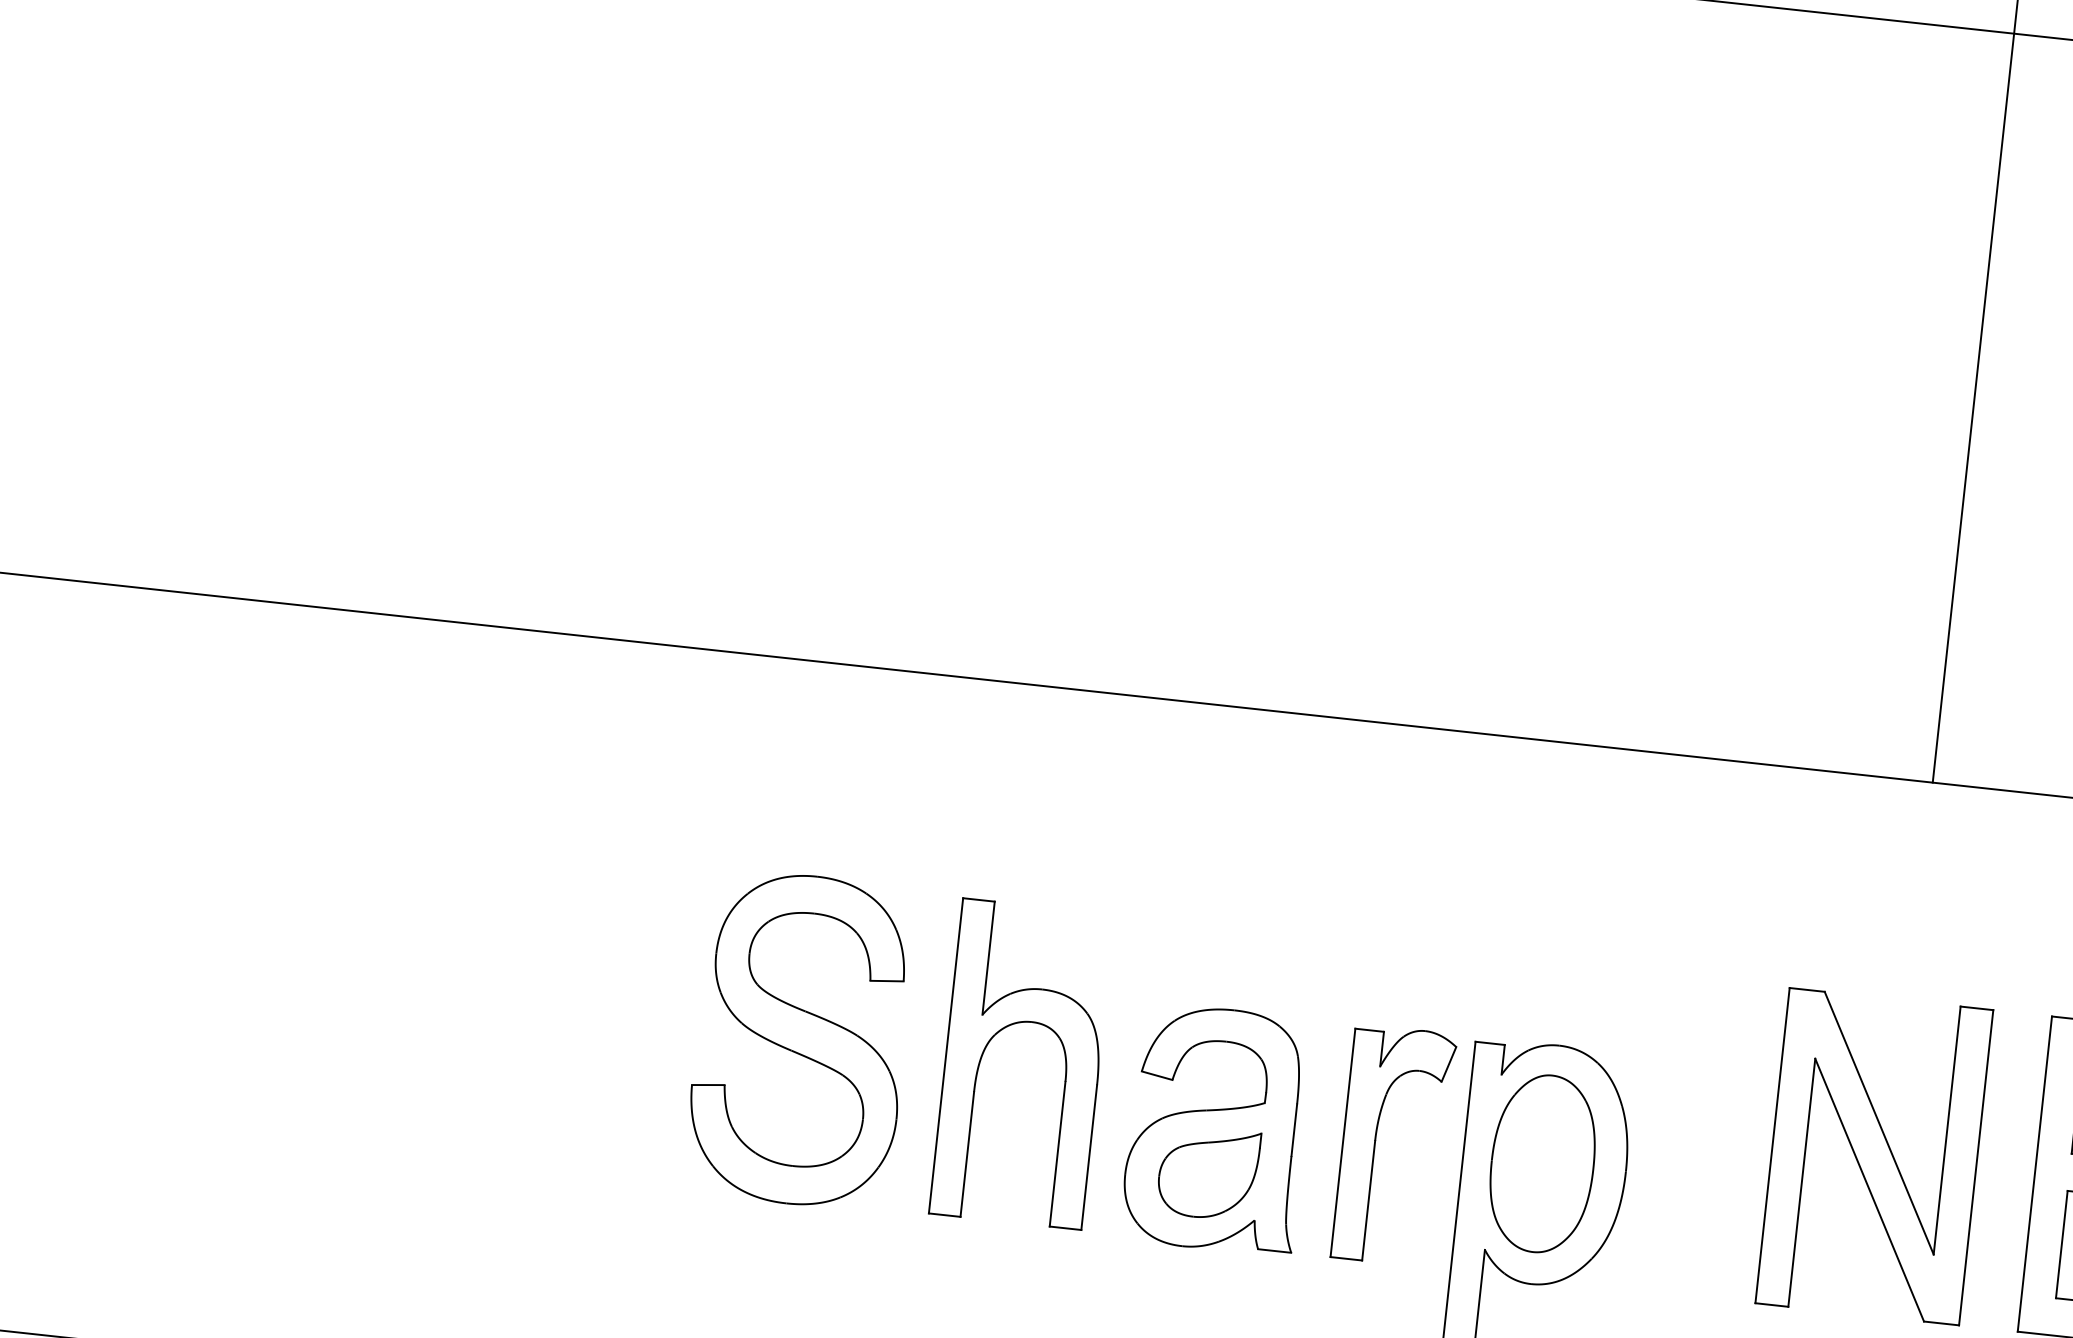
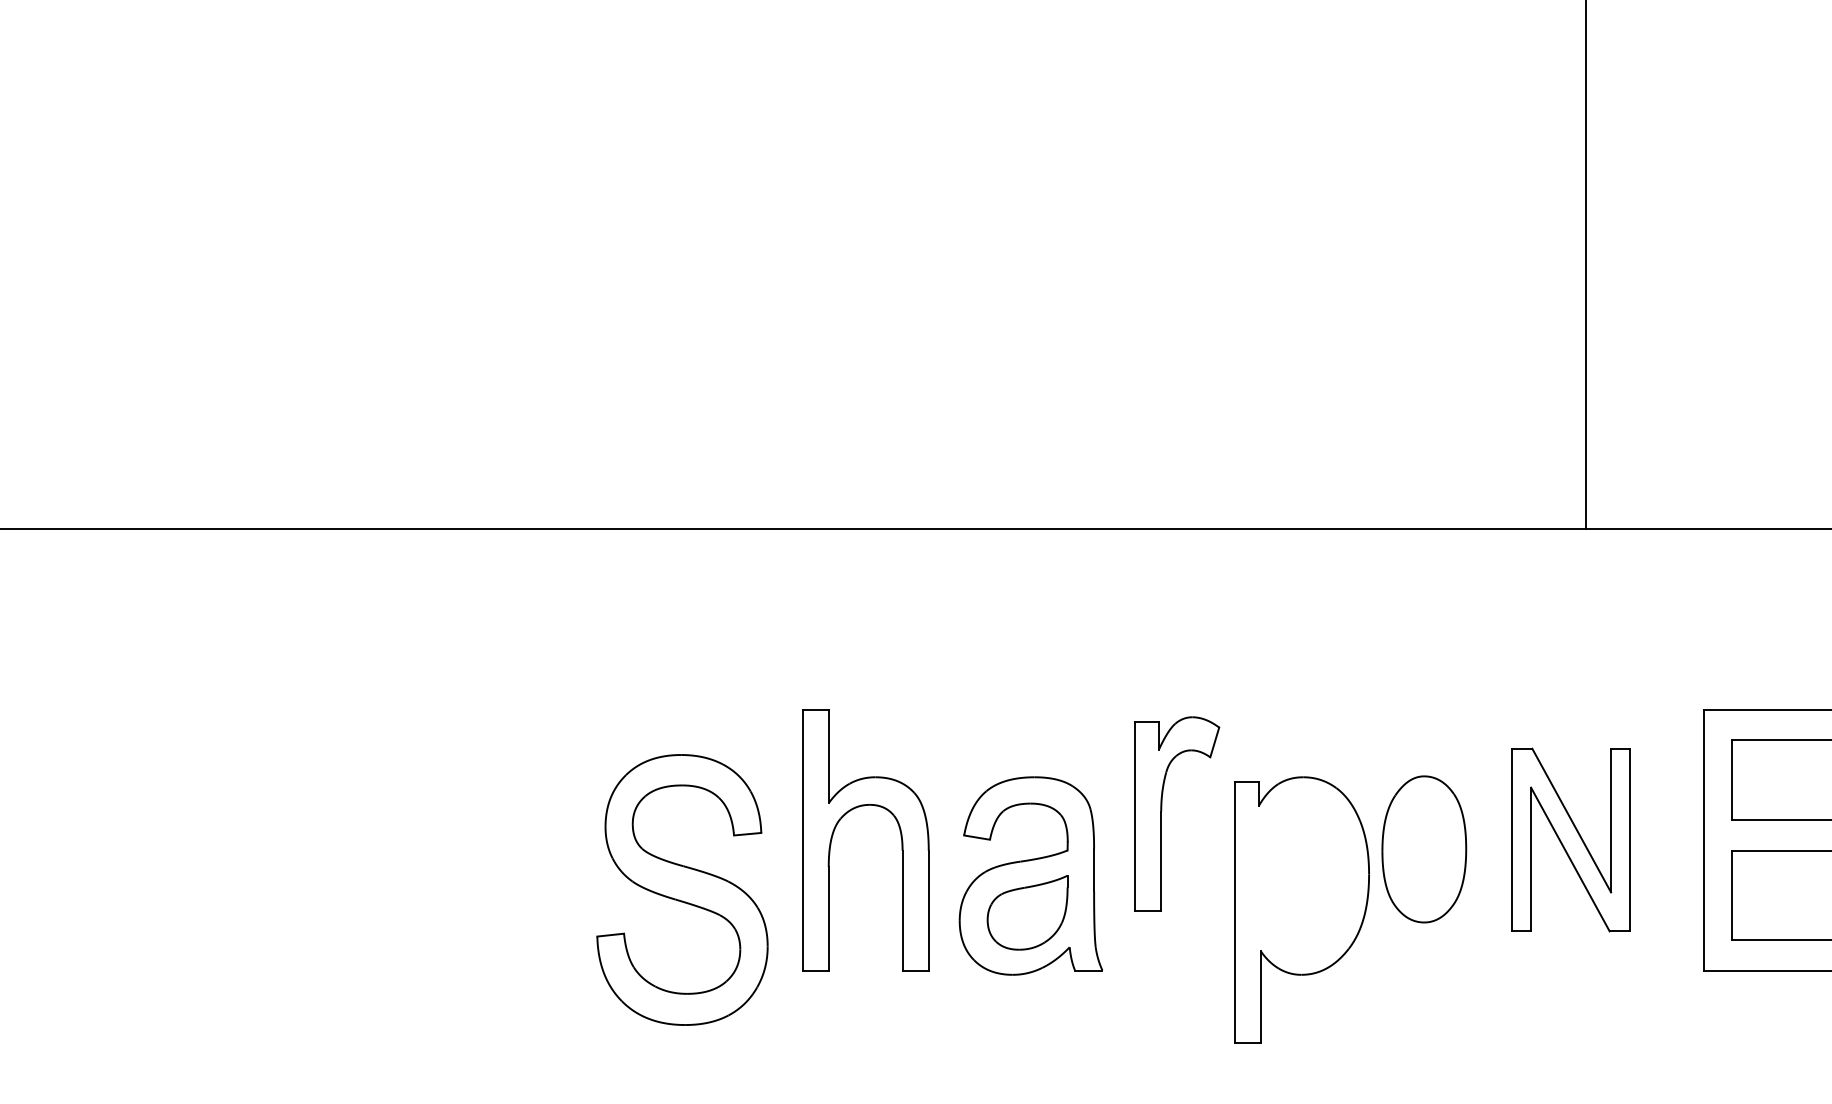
part: (801, 1039) -> (682, 889), moved
part: (1376, 1139) -> (1162, 810), moved
part: (1873, 1155) -> (1570, 839), size x0.7
part: (1542, 1163) -> (1424, 849), moved

